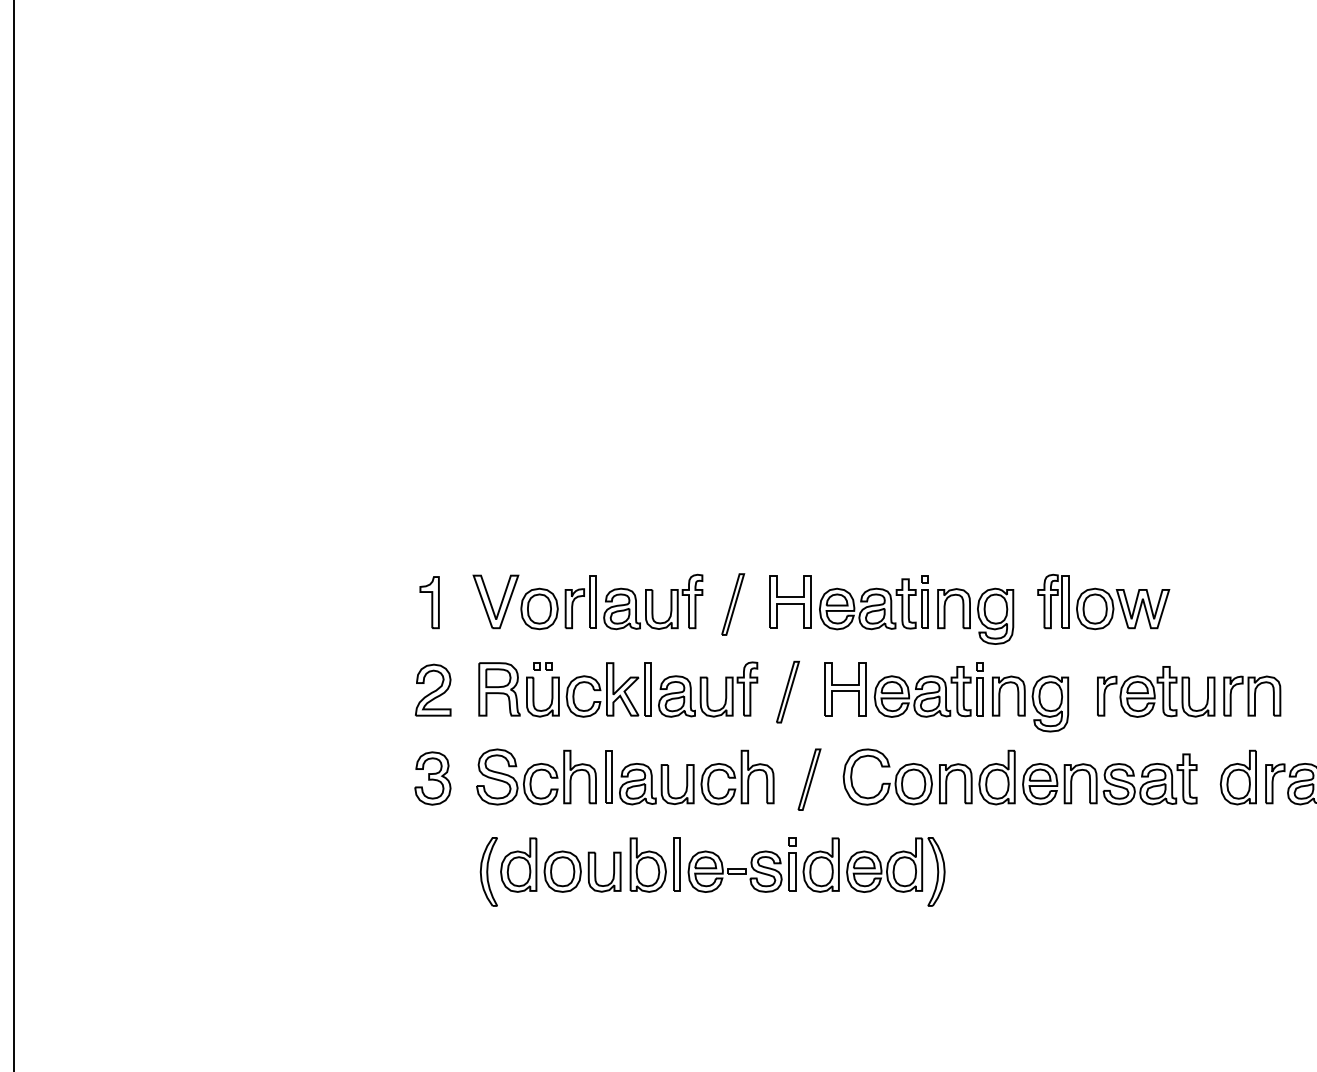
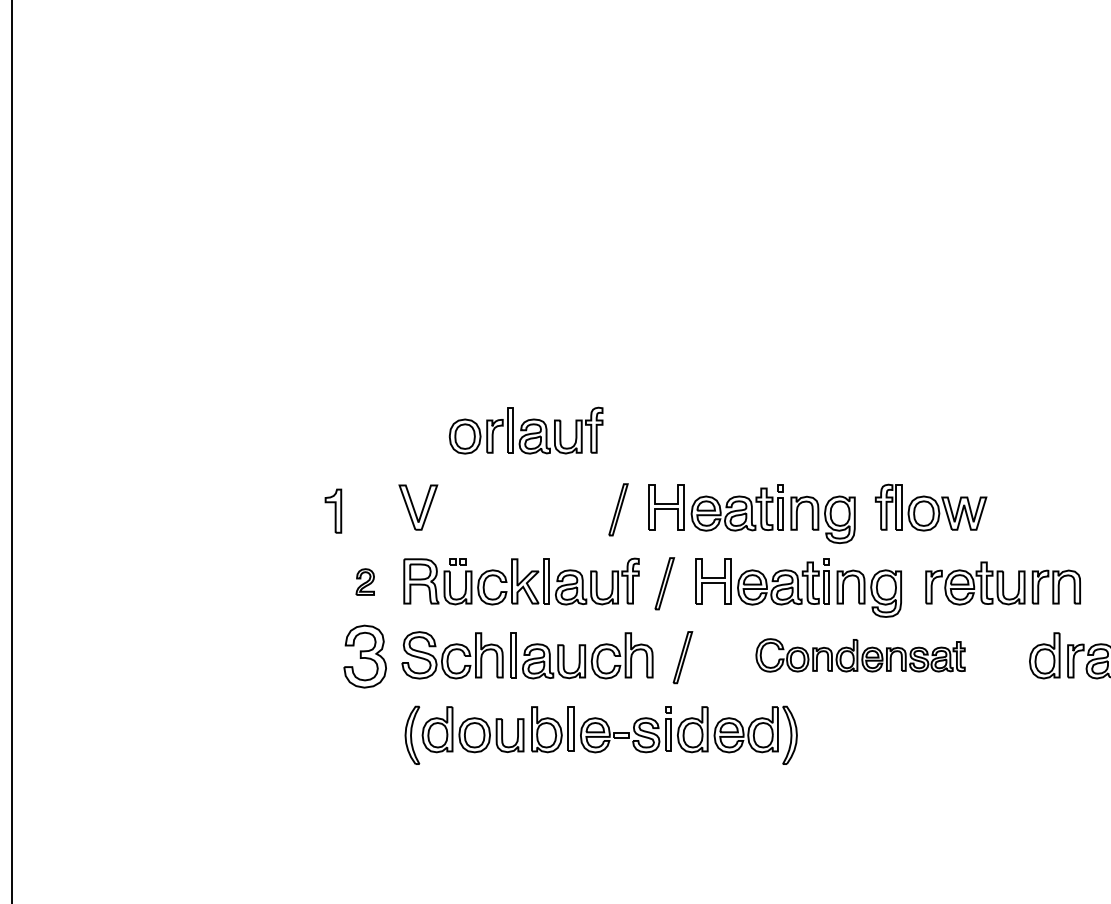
part: (429, 601) -> (333, 510), moved
part: (611, 601) -> (525, 430), moved
part: (432, 689) -> (364, 581), size x0.6
part: (1020, 777) -> (860, 655), size x0.7
part: (432, 778) -> (364, 656), size x1.4

